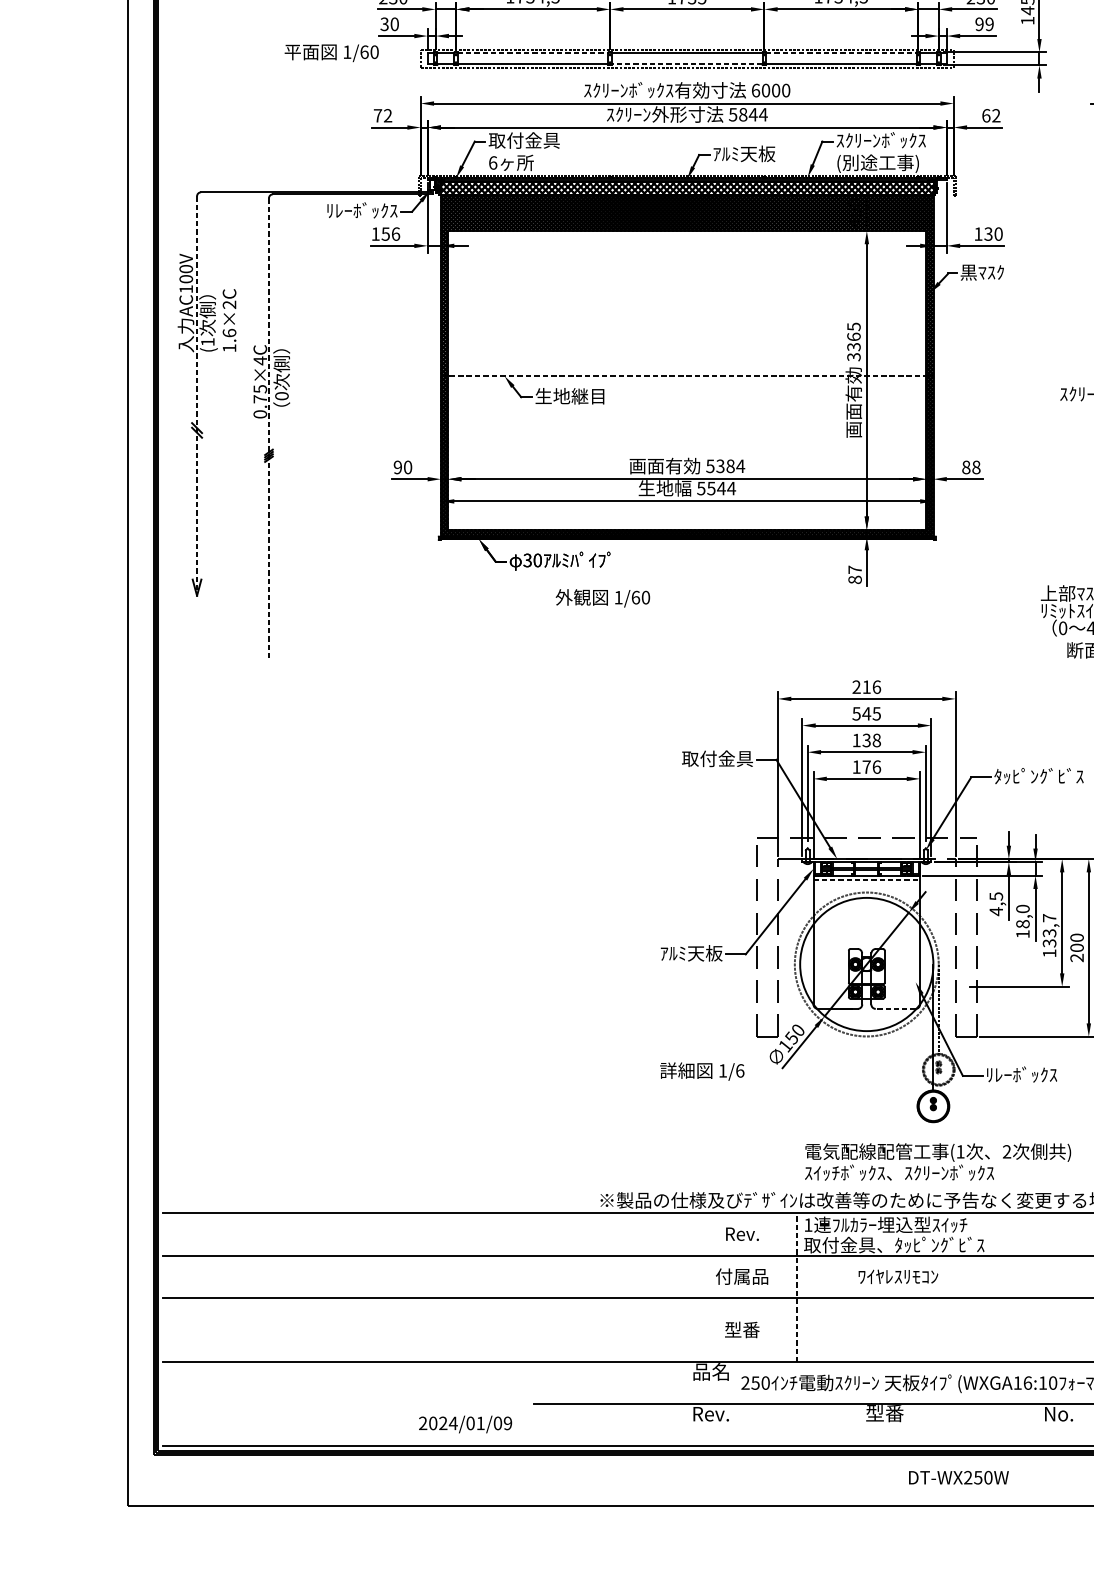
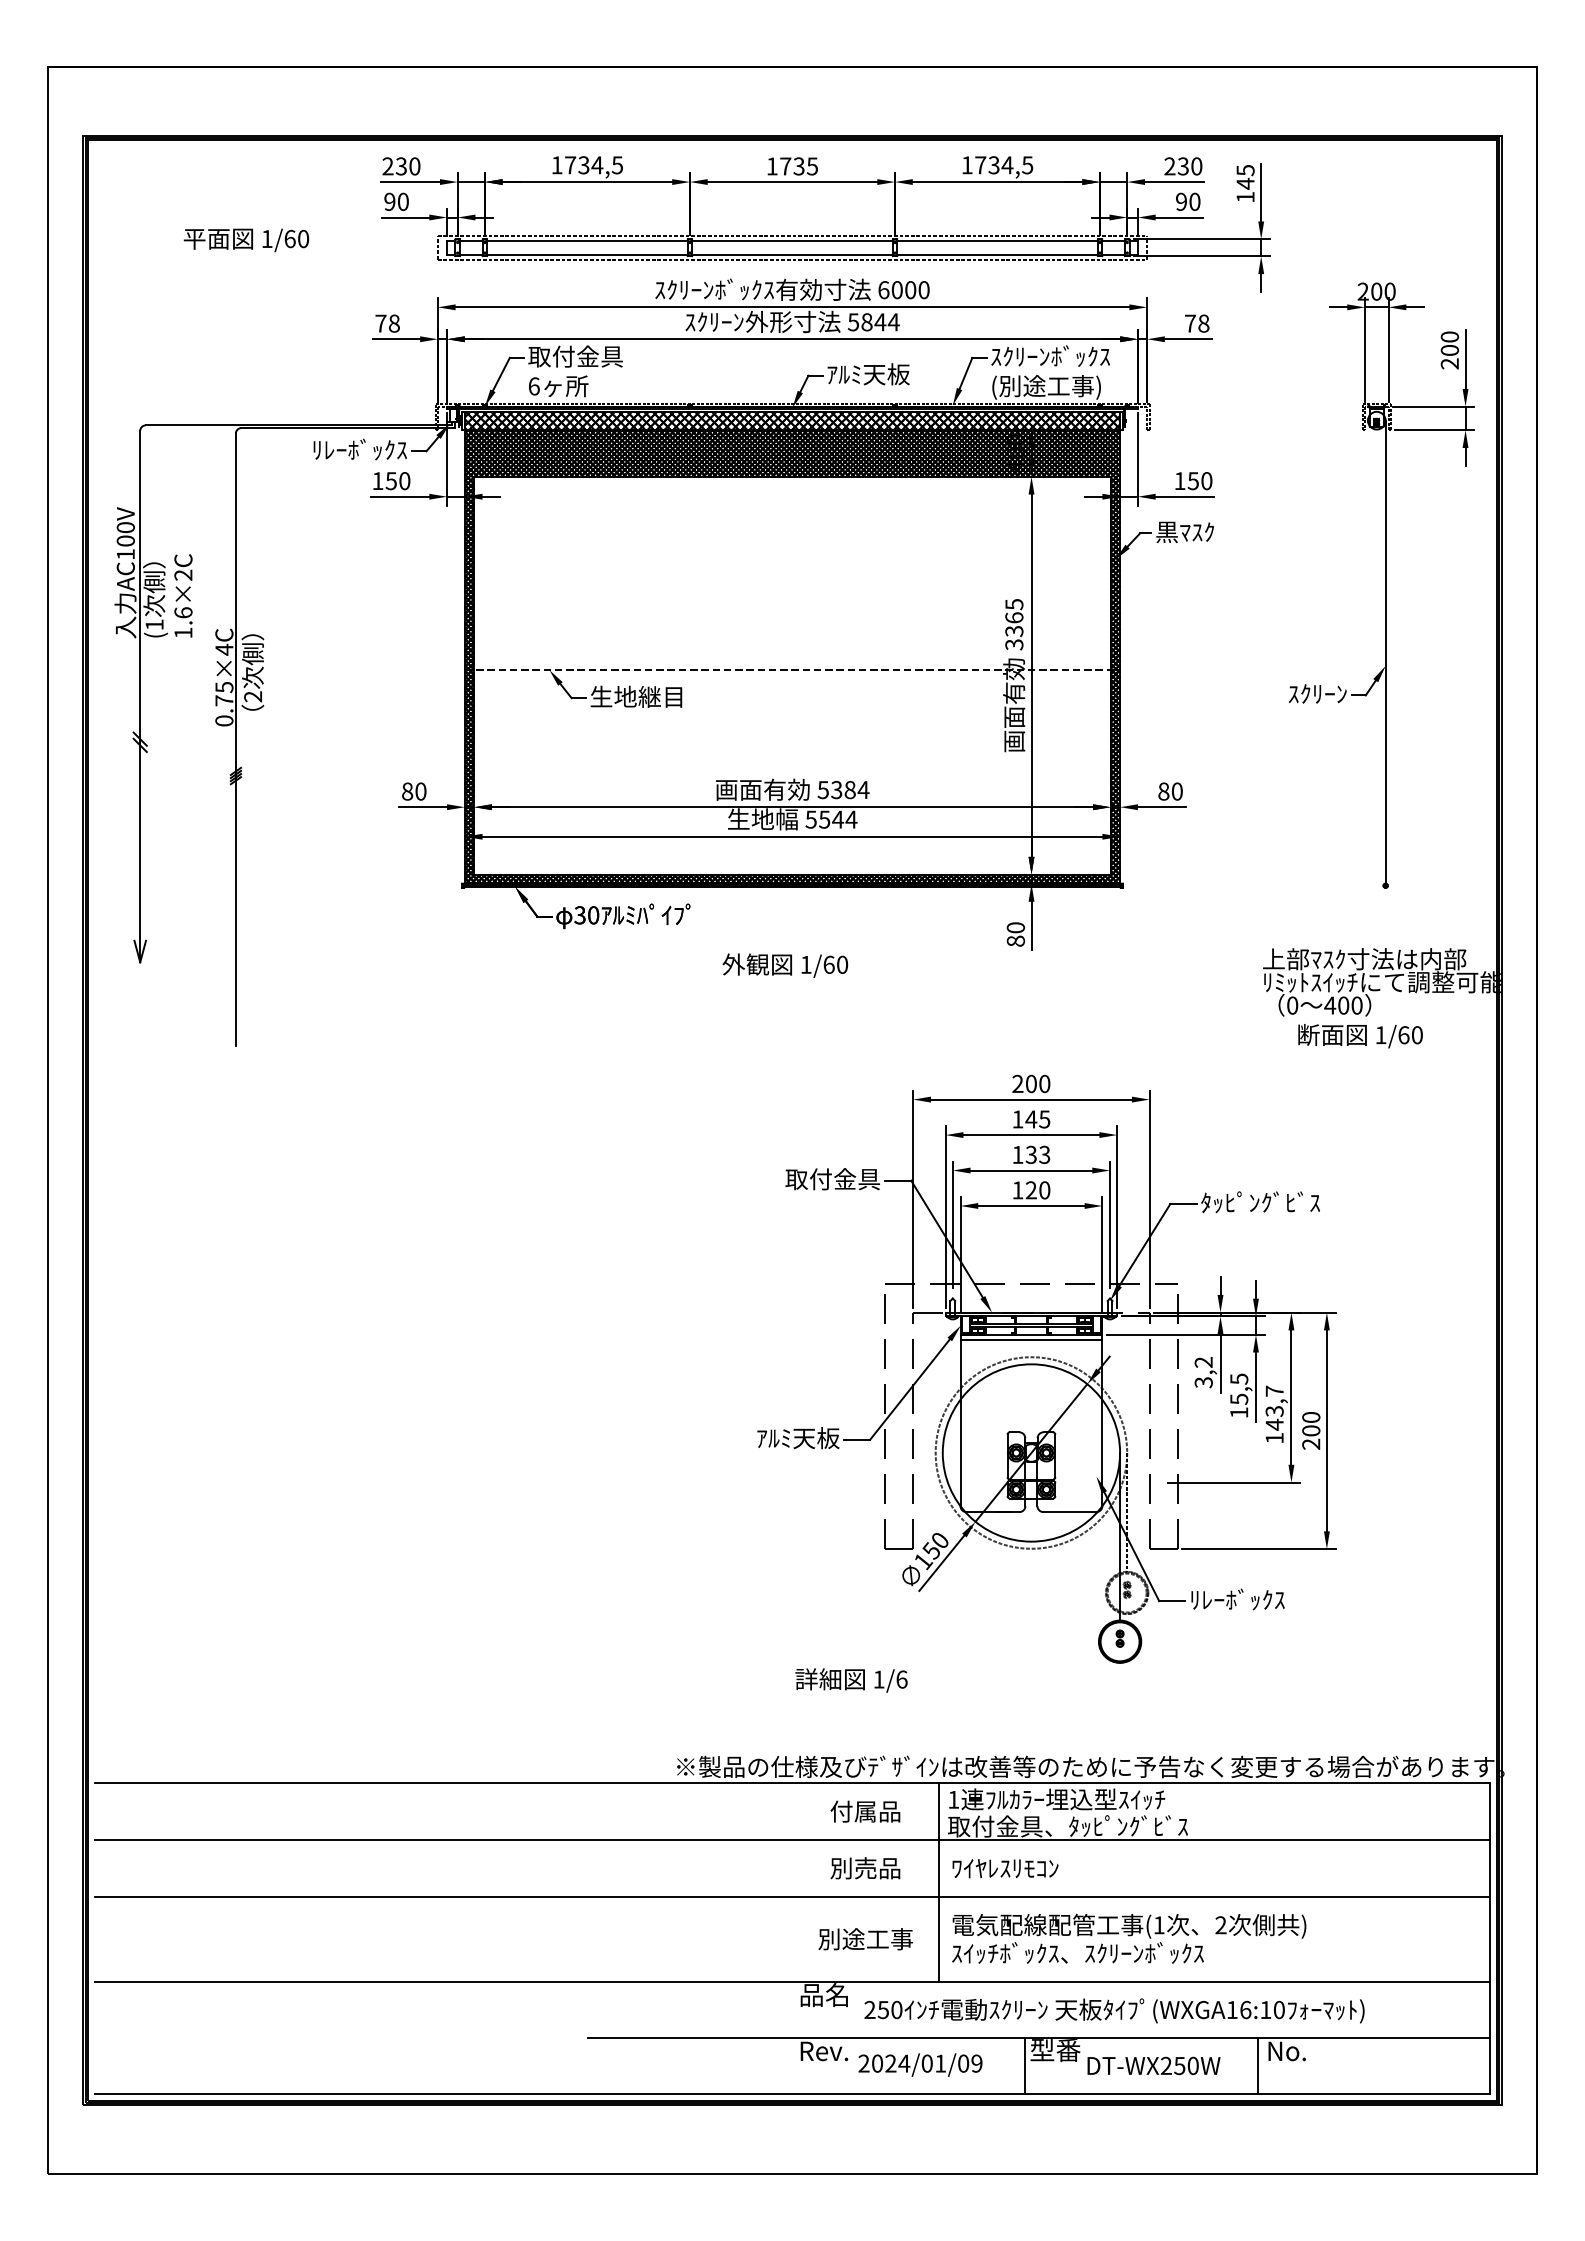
text: (384, 24) -> (389, 201), 30 -> 90
text: (989, 24) -> (1194, 201), 99 -> 90
text: (331, 53) -> (246, 240), moved
line: (533, 53) -> (587, 240), dashed -> solid
line: (842, 53) -> (998, 240), dashed -> solid
line: (687, 63) -> (792, 254), dashed -> solid
text: (387, 115) -> (393, 323), 72 -> 78
text: (991, 115) -> (1197, 323), 62 -> 78
text: (988, 233) -> (1193, 480), 130 -> 150
text: (395, 234) -> (404, 481), 156 -> 150
line: (197, 396) -> (140, 696), dashed -> solid
text: (282, 396) -> (253, 696), 0 -> 2
line: (268, 429) -> (235, 740), dashed -> solid
text: (397, 467) -> (407, 791), 90 -> 80
text: (975, 467) -> (1176, 791), 88 -> 80
text: (854, 569) -> (1015, 927), 87 -> 80
text: (603, 598) -> (785, 965), moved
text: (872, 686) -> (1038, 1083), 216 -> 200
text: (856, 713) -> (1017, 1119), 545 -> 145
text: (876, 740) -> (1044, 1154), 138 -> 133
text: (871, 767) -> (1037, 1190), 176 -> 120
line: (866, 879) -> (1031, 1340), dashed -> solid
text: (996, 904) -> (1203, 1372), 4,5 -> 3,2
text: (1023, 916) -> (1239, 1388), 18,0 -> 15,5
text: (1049, 943) -> (1274, 1424), 133,7 -> 143,7
line: (895, 1009) -> (1069, 1512), dashed -> solid
text: (702, 1071) -> (851, 1680), moved
text: (938, 1161) -> (1129, 1938), moved
text: (742, 1233) -> (865, 1811), Rev. -> 付属品
text: (733, 1276) -> (853, 1868), 付属品 -> 別売品
text: (898, 1276) -> (1005, 1868), moved
line: (797, 1287) -> (939, 1882), dashed -> solid
text: (742, 1330) -> (865, 1939), 型番 -> 別途工事
text: (465, 1424) -> (920, 2064), moved
line: (862, 1424) -> (1025, 2065), added
line: (1036, 1424) -> (1257, 2065), added
text: (958, 1477) -> (1153, 2065), moved

